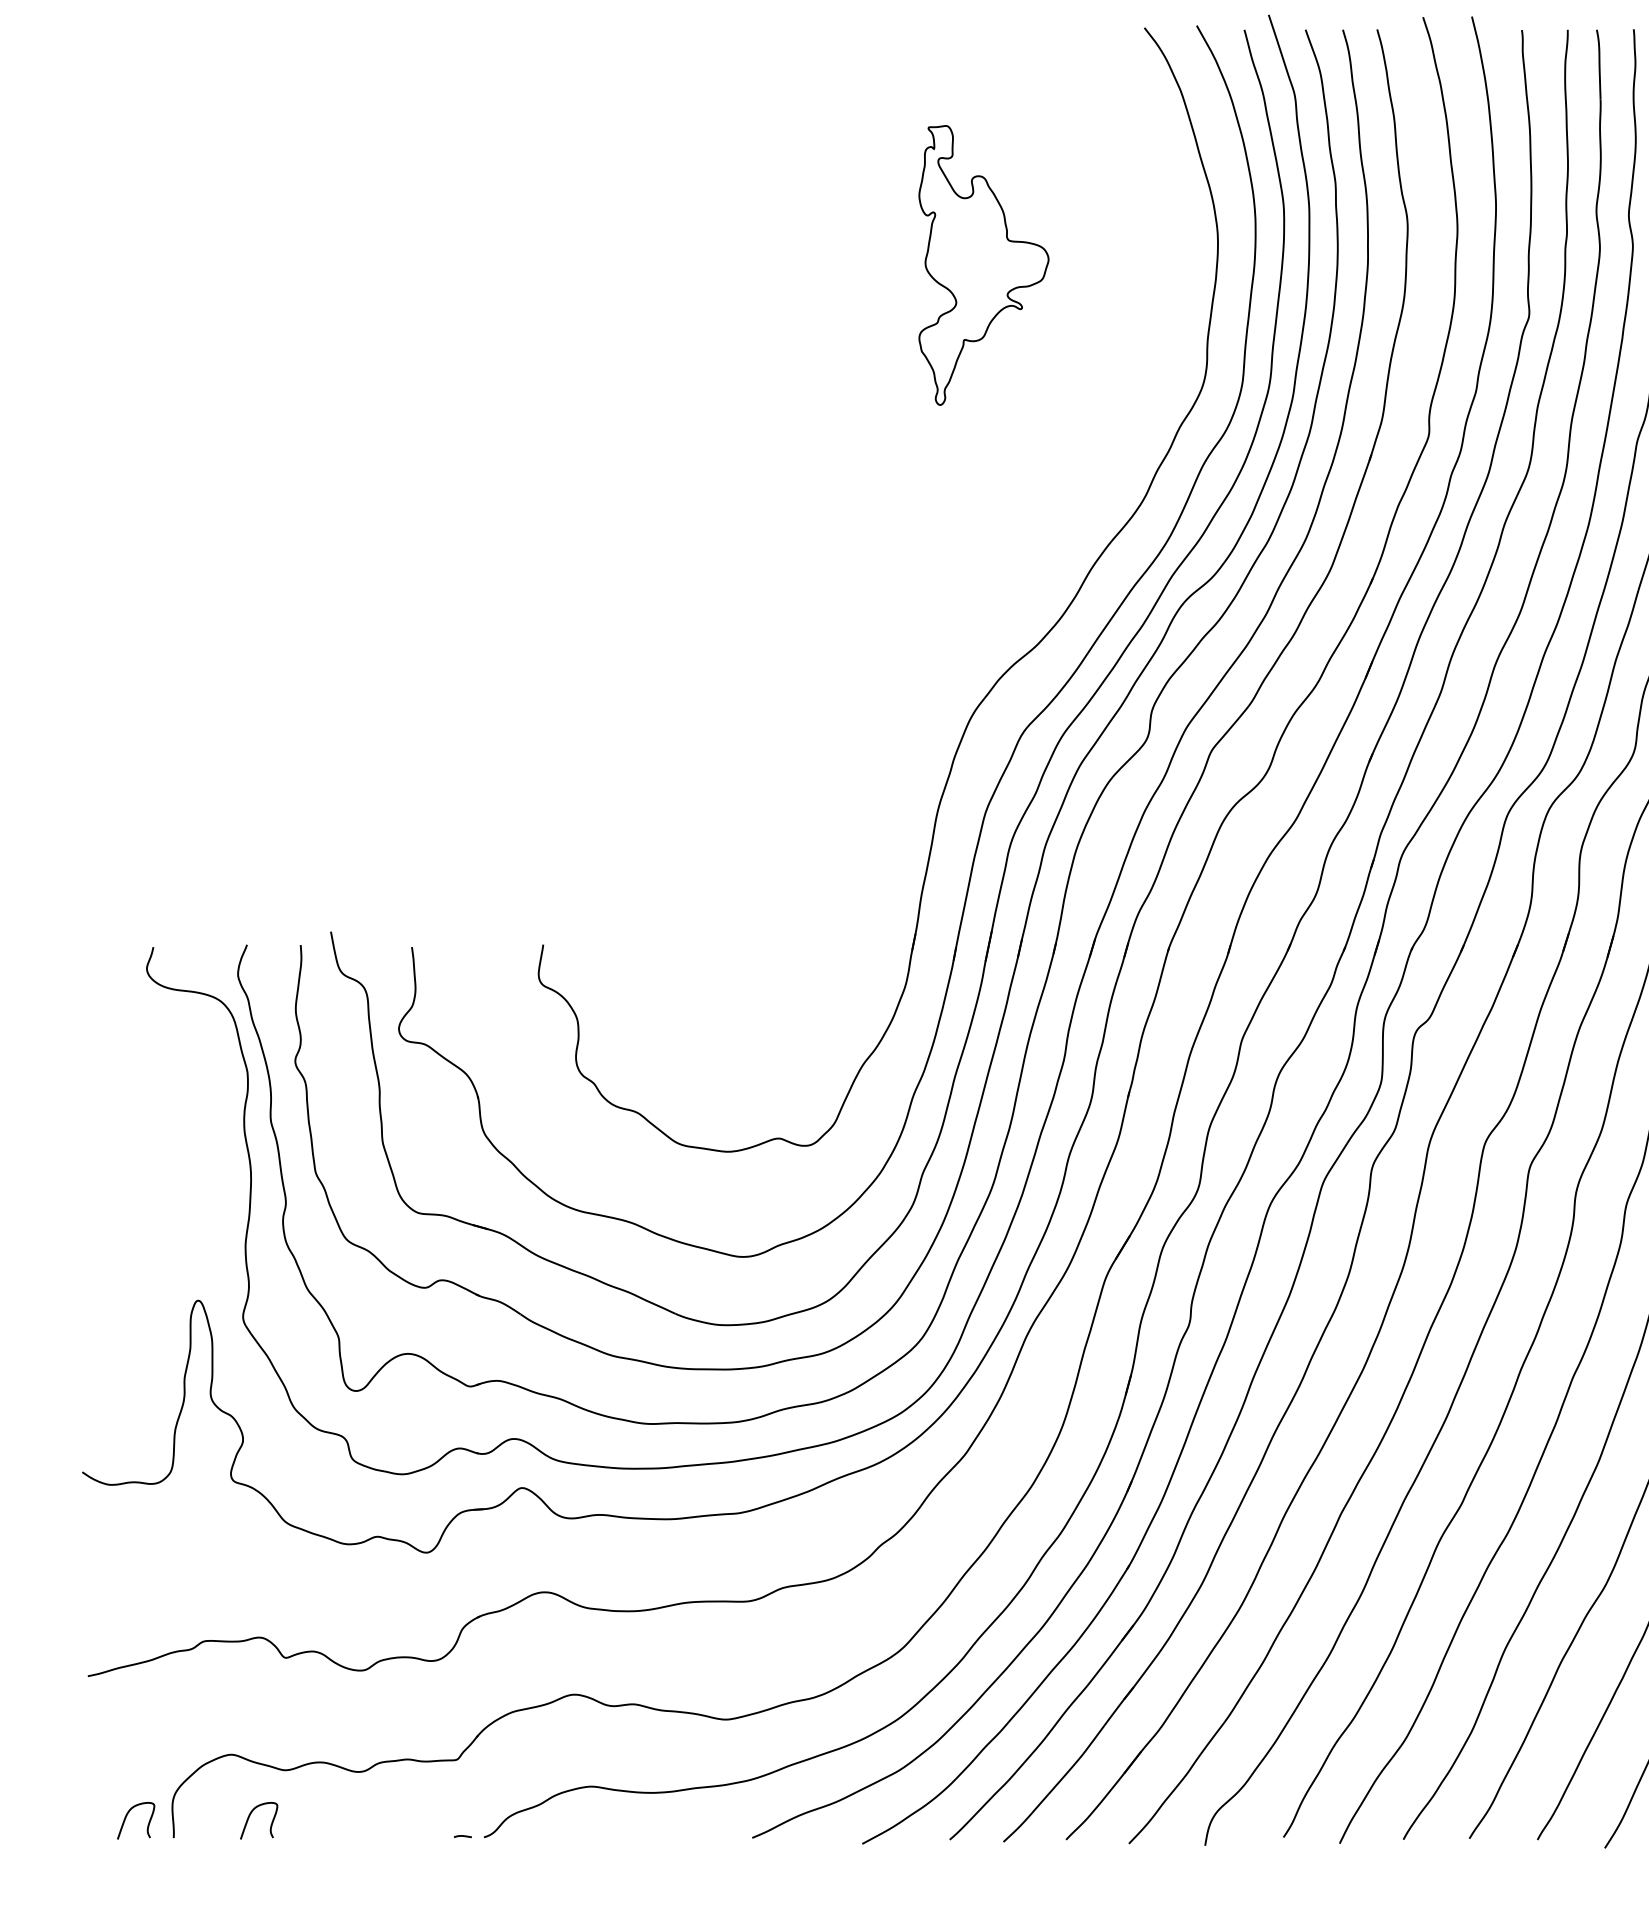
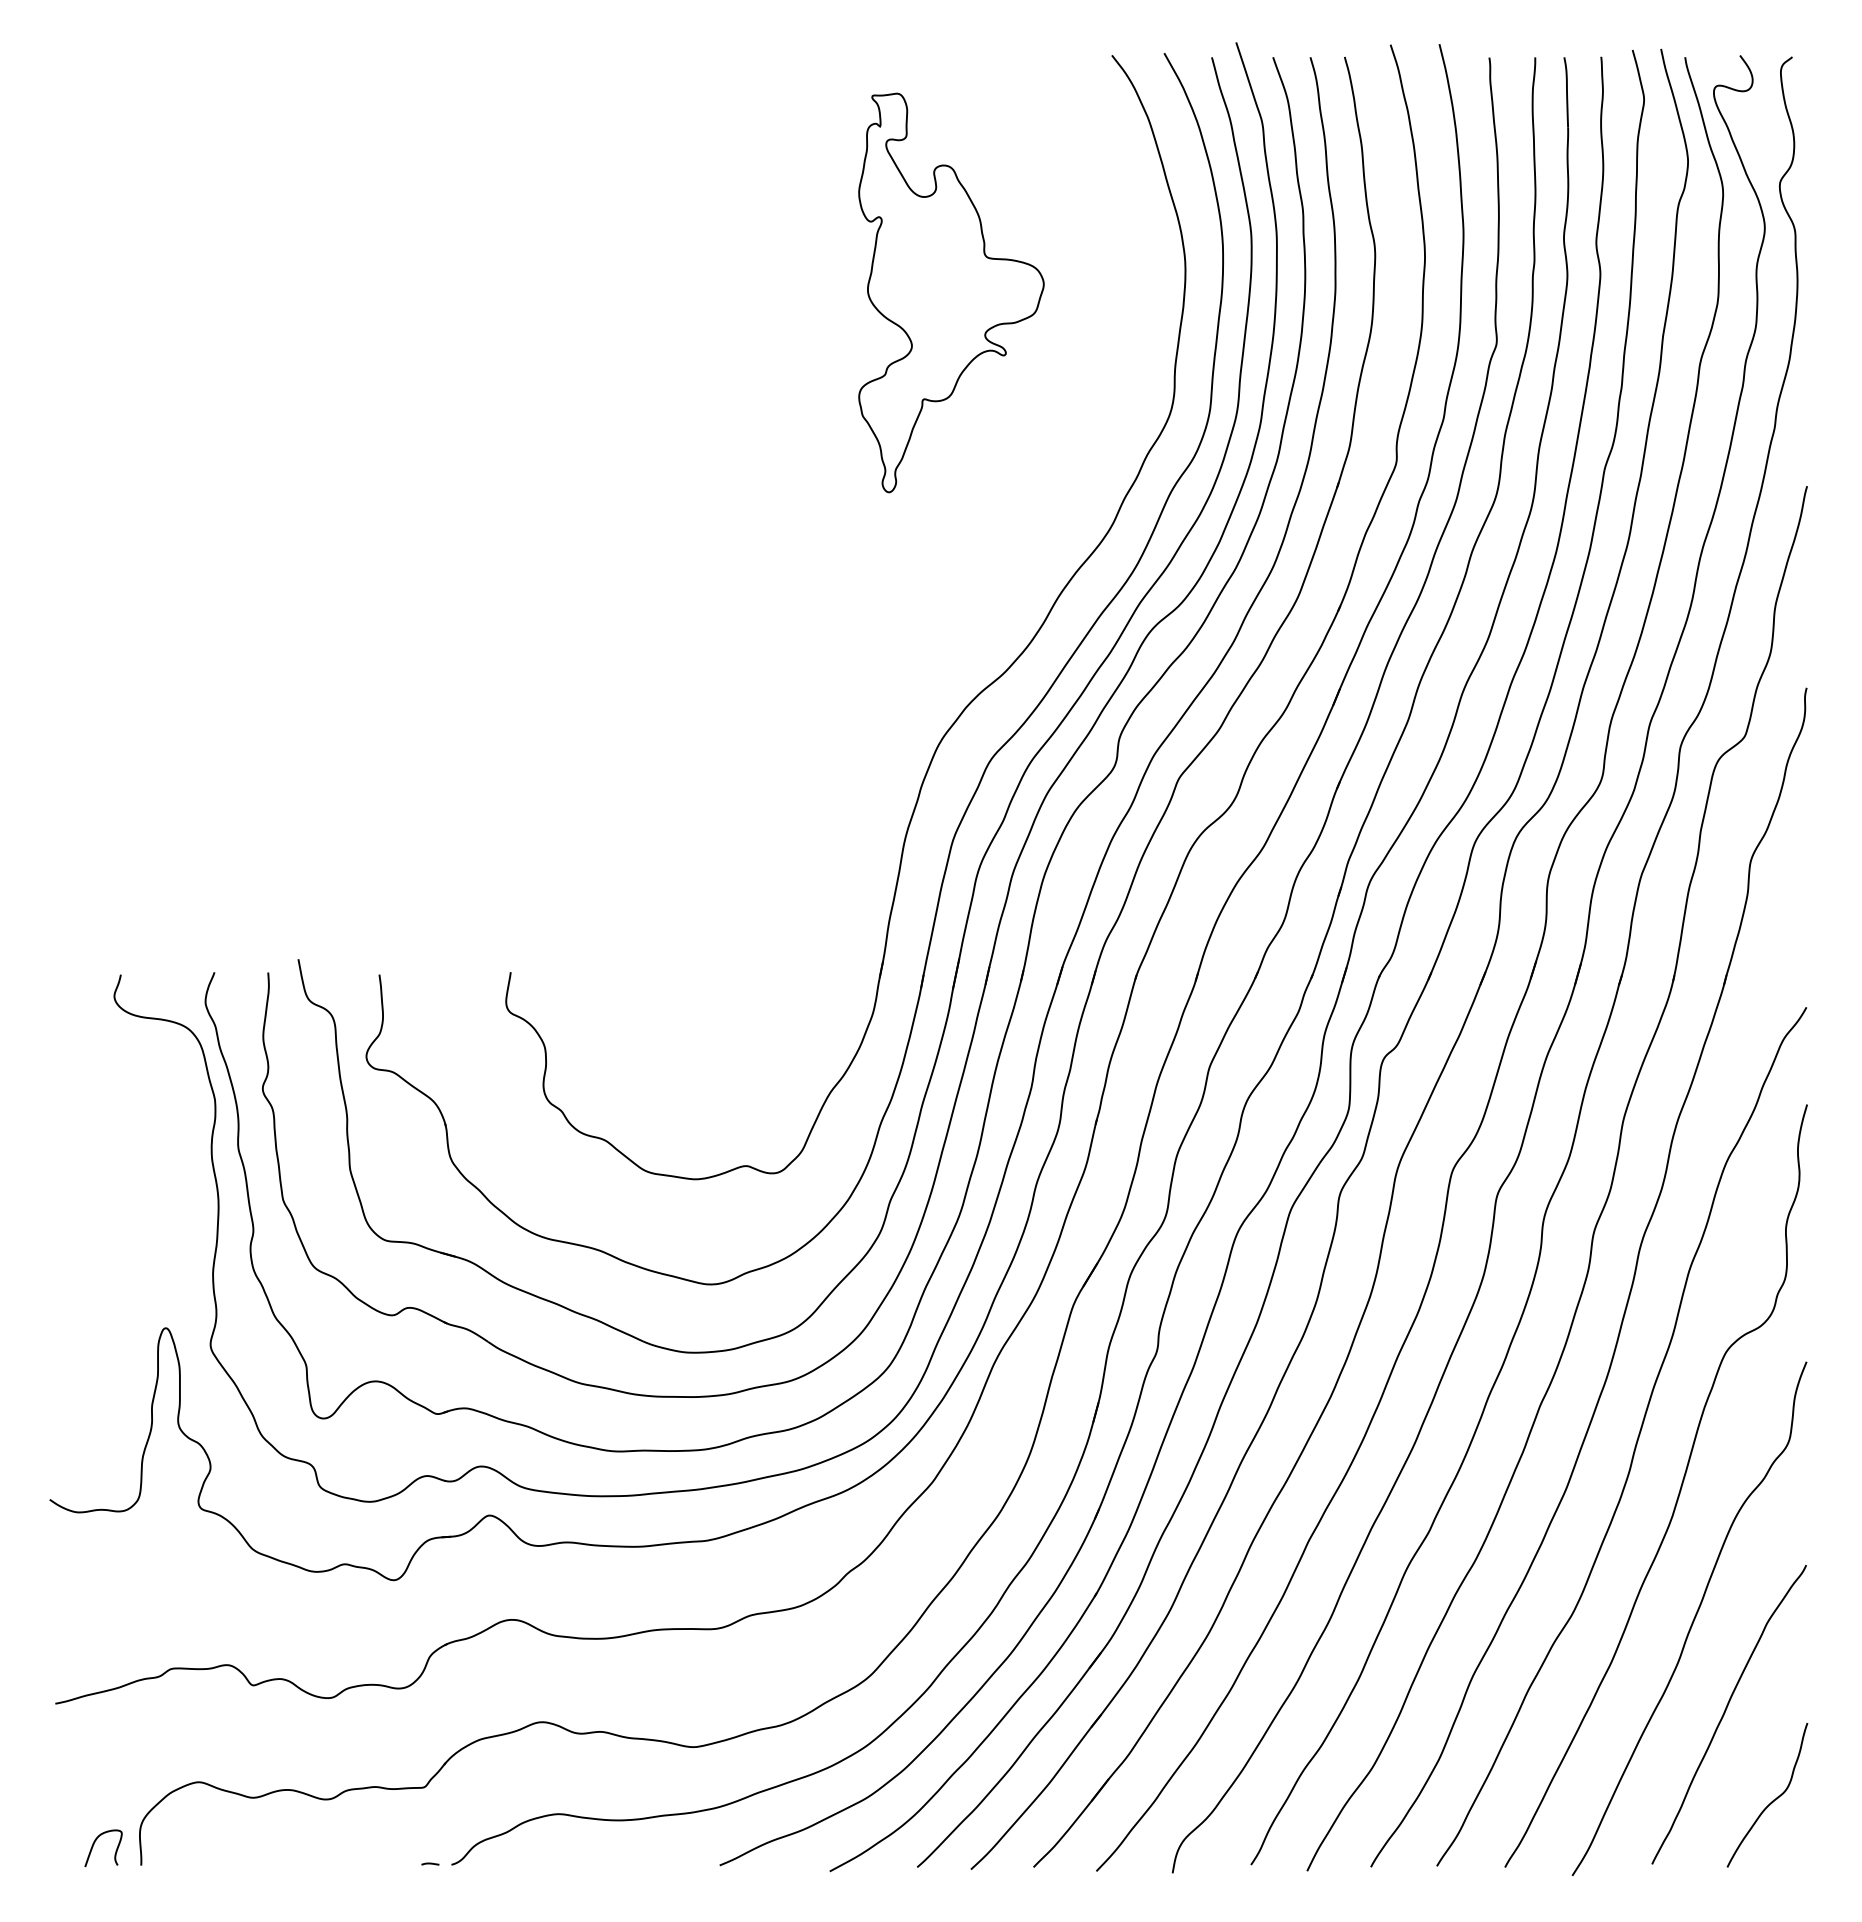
part: (984, 264) -> (951, 292), size x1.43
curve: (250, 1816) -> (217, 1844), removed

